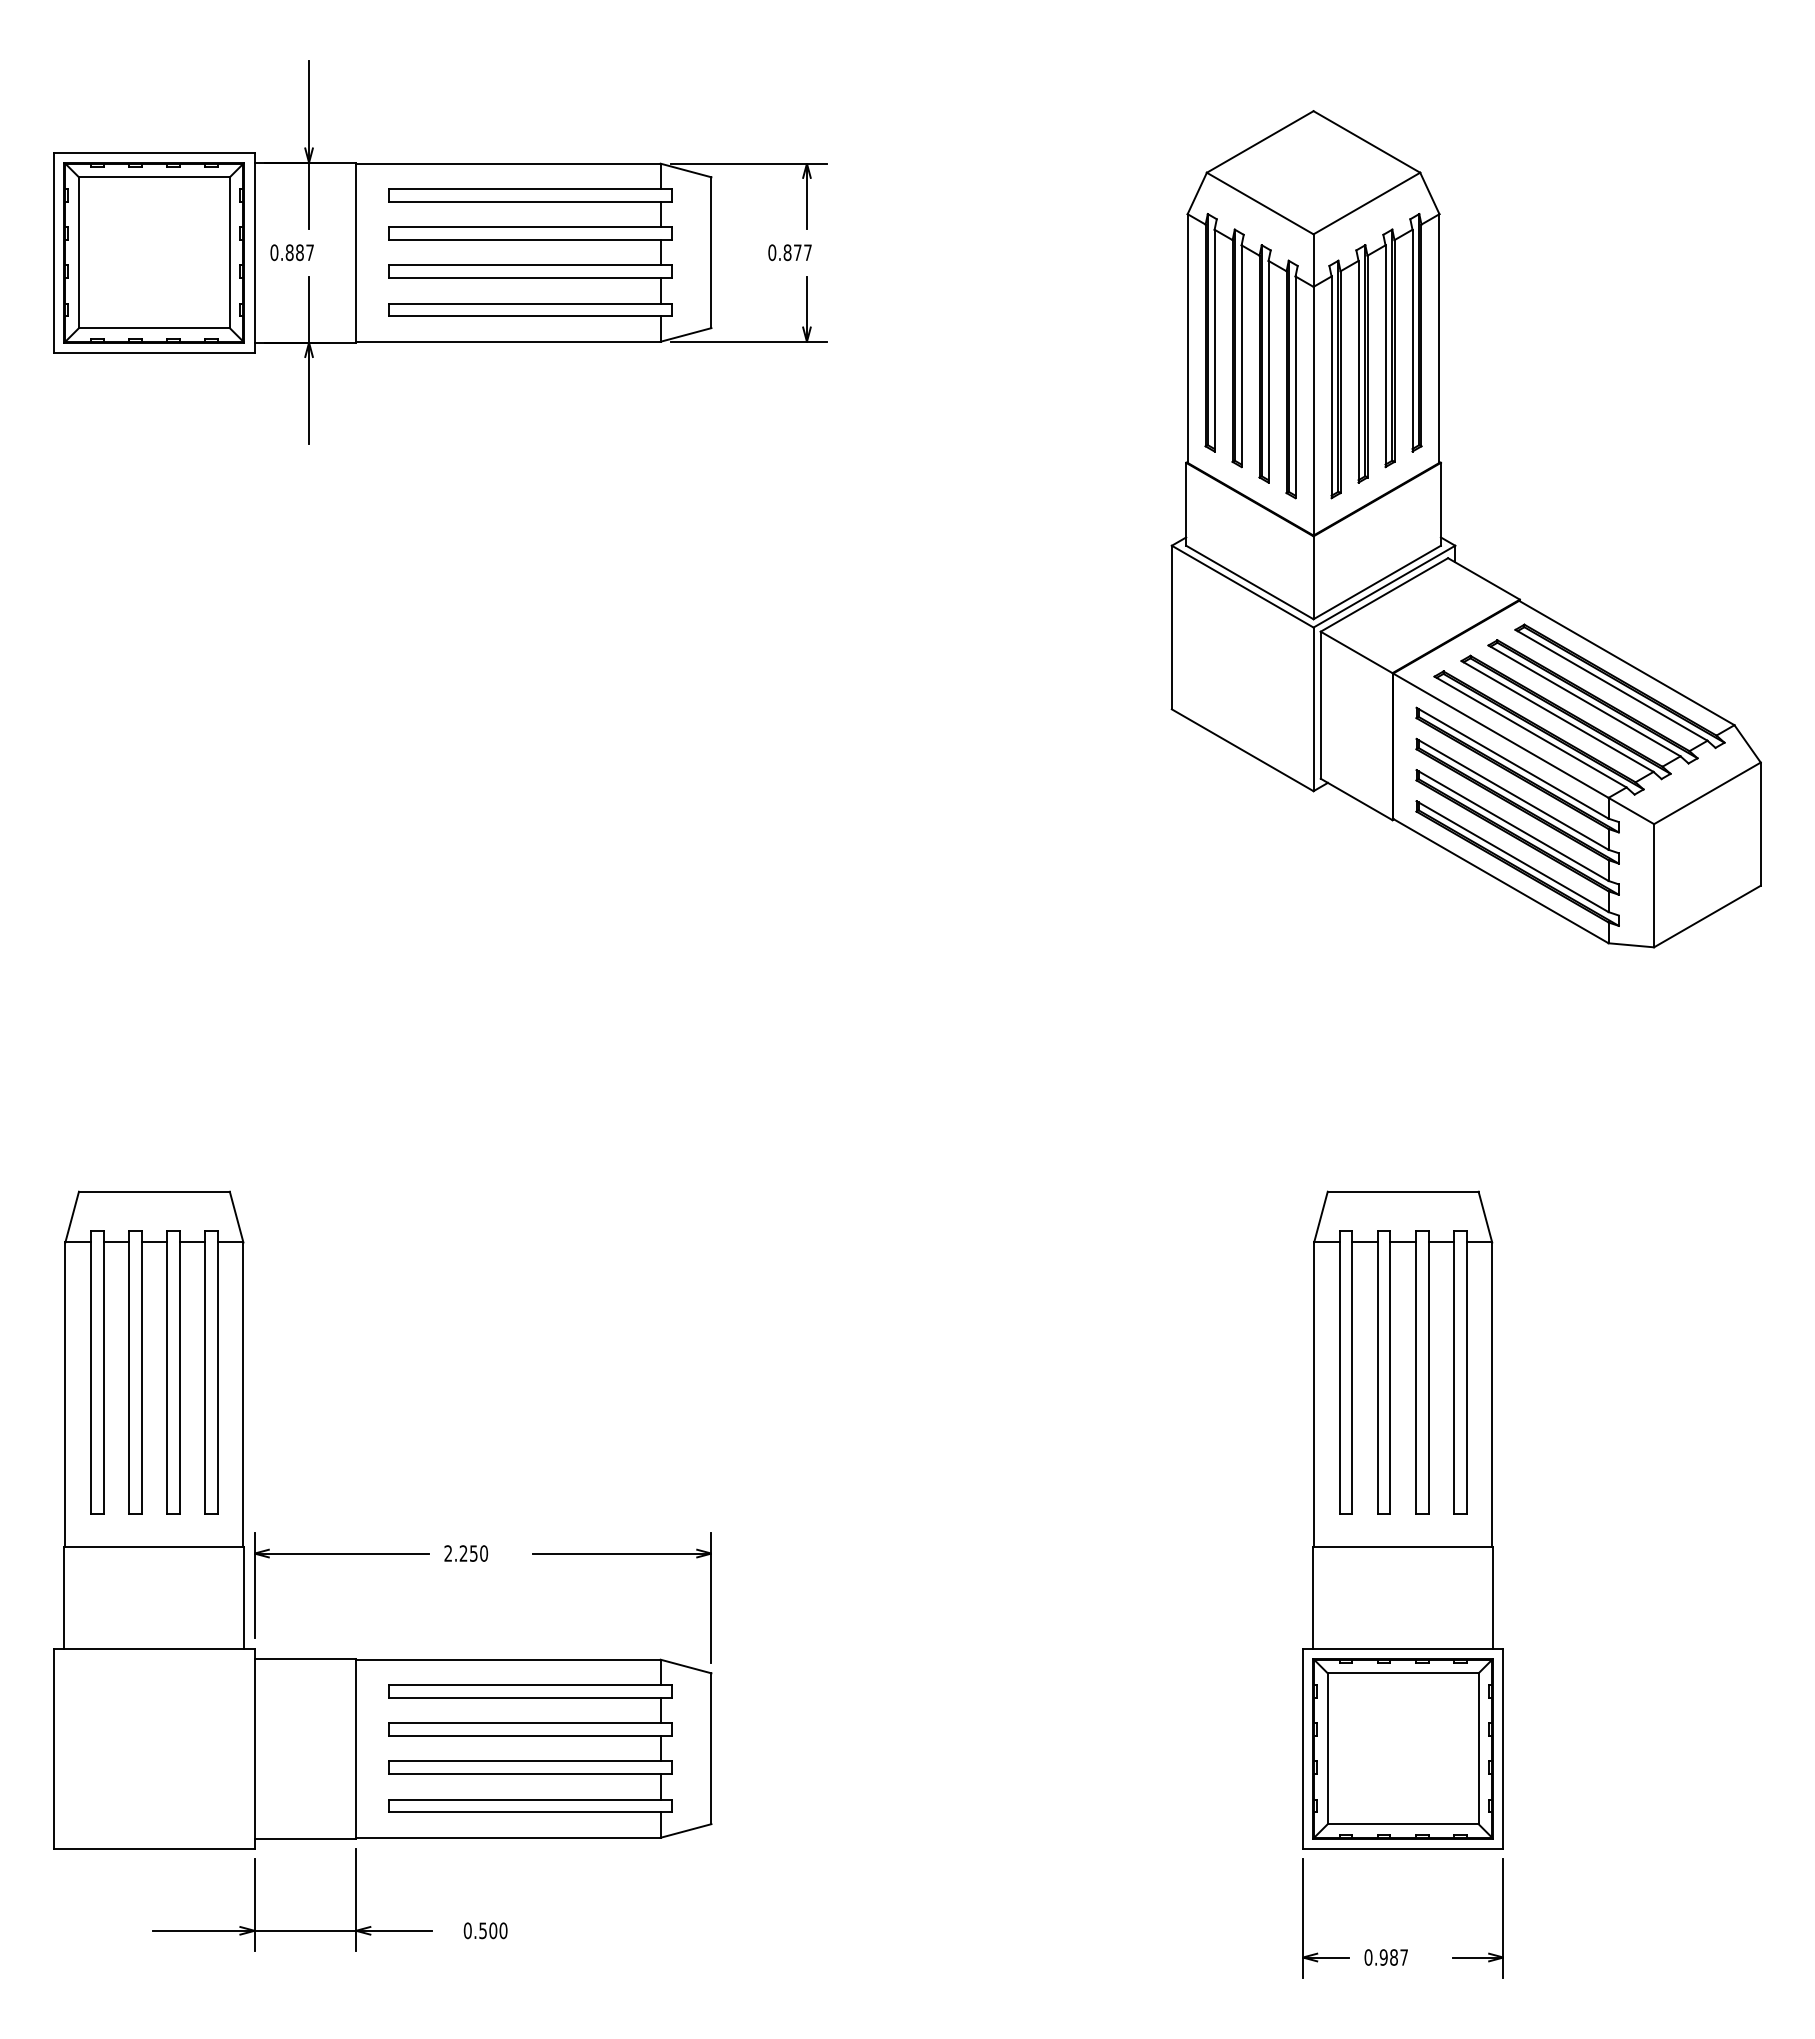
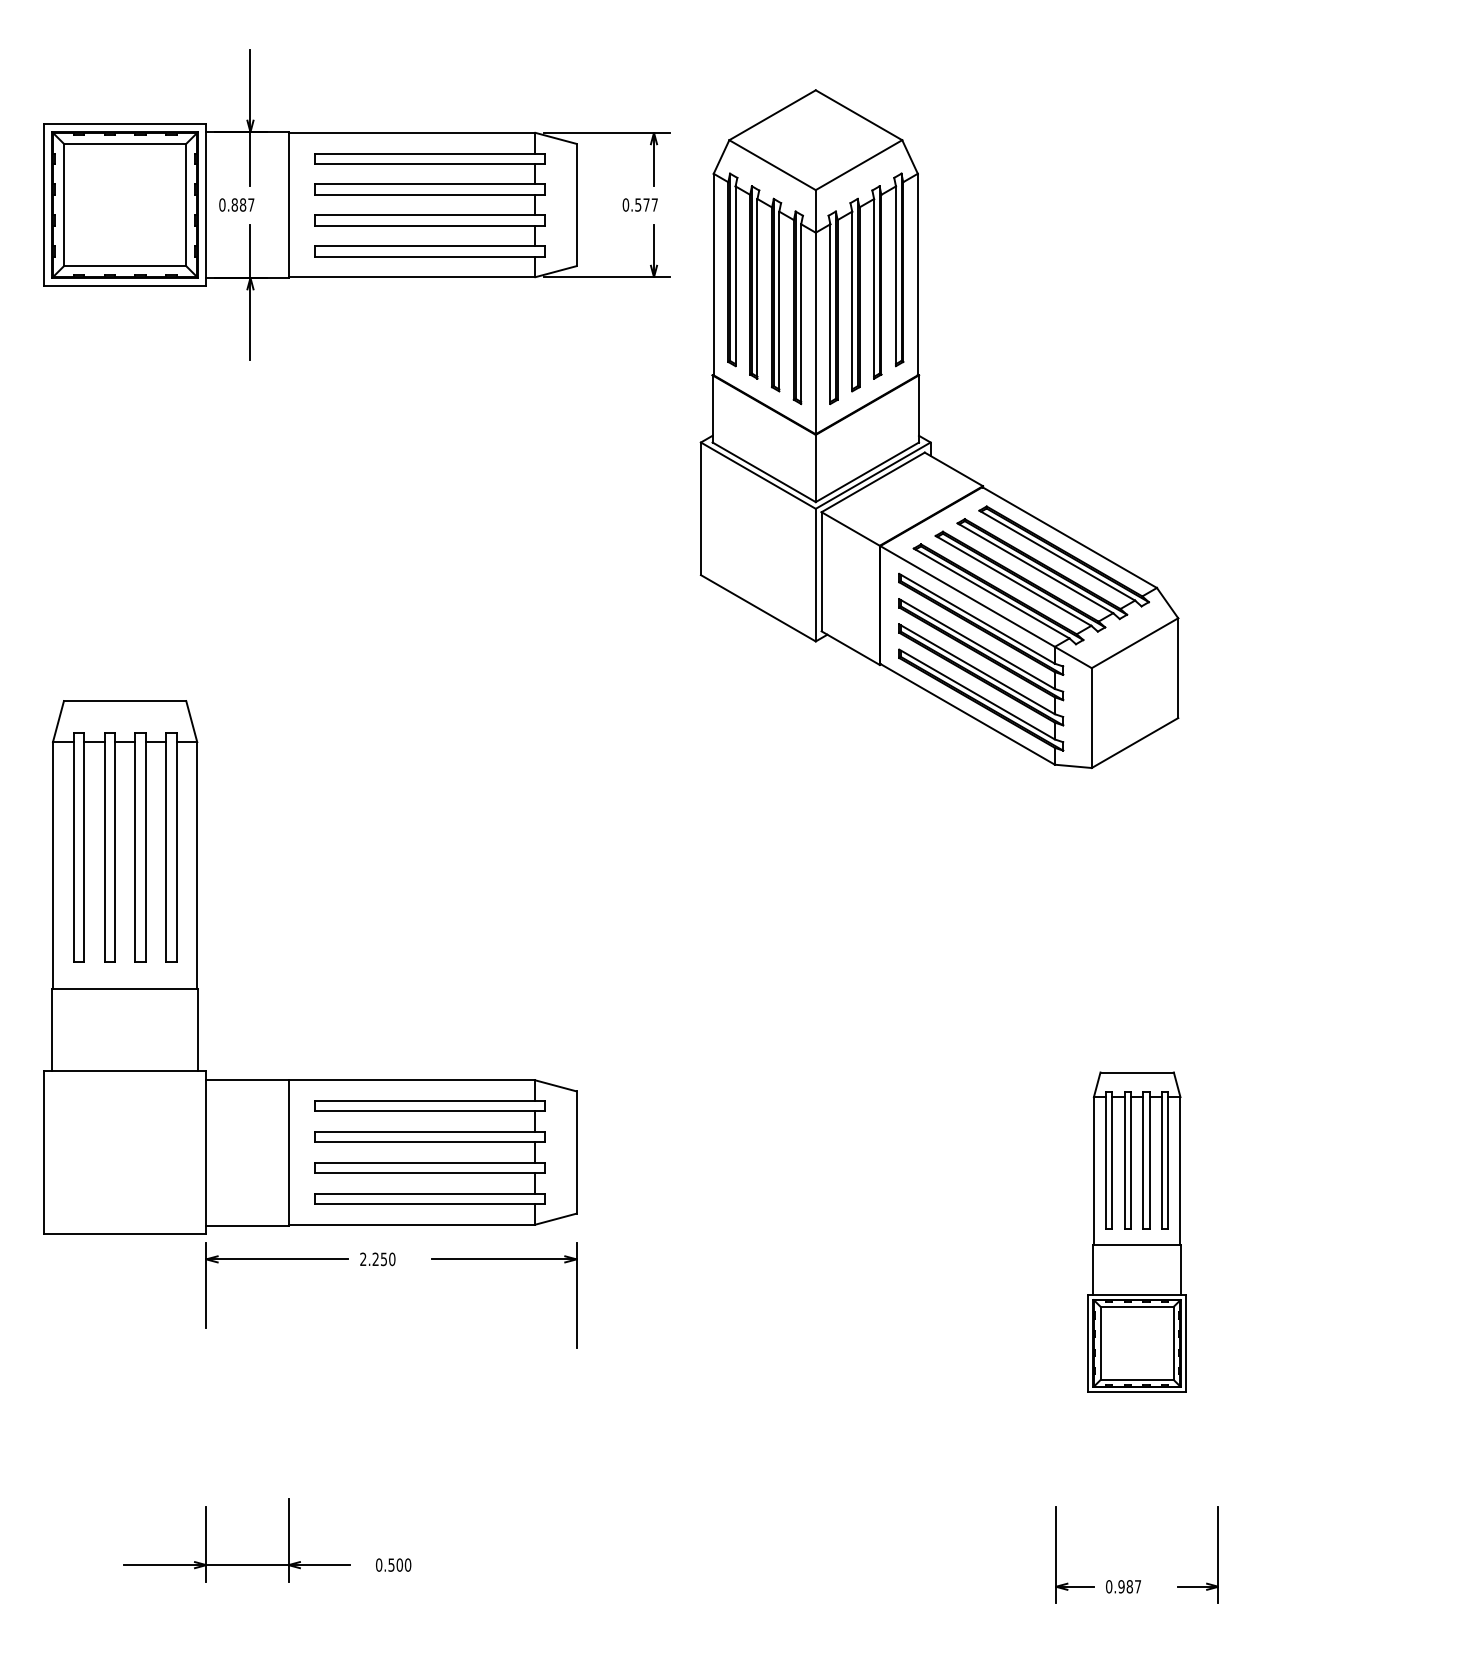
text: (787, 252) -> (638, 204), 0.877 -> 0.577
part: (1455, 544) -> (930, 441), moved
part: (243, 1519) -> (197, 966), moved
part: (1402, 1519) -> (1136, 1231), size x0.6

